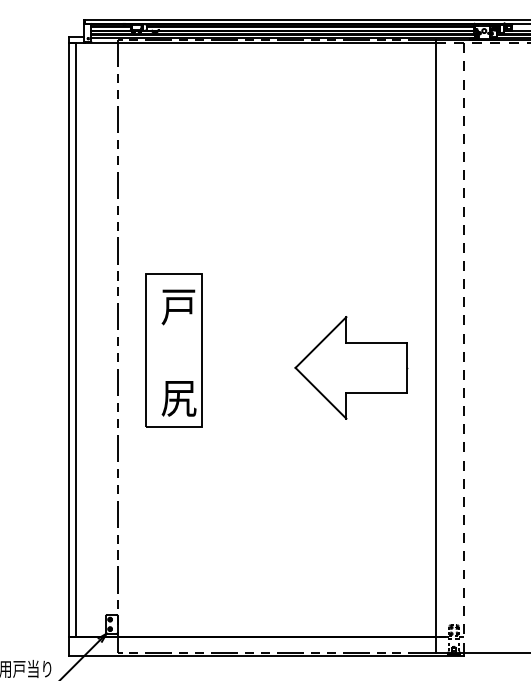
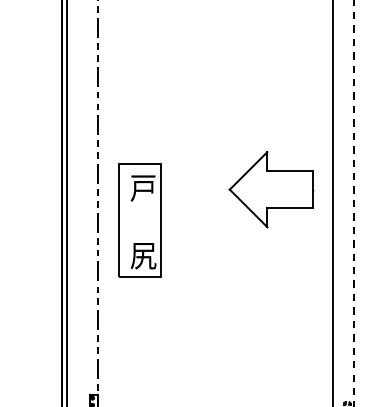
part: (173, 350) -> (139, 220), moved
part: (351, 367) -> (271, 189), moved

